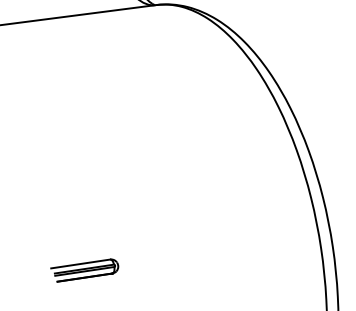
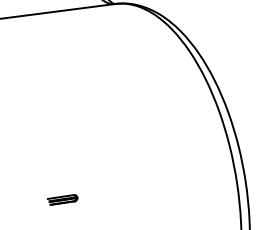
part: (84, 270) -> (62, 199), size x0.6

